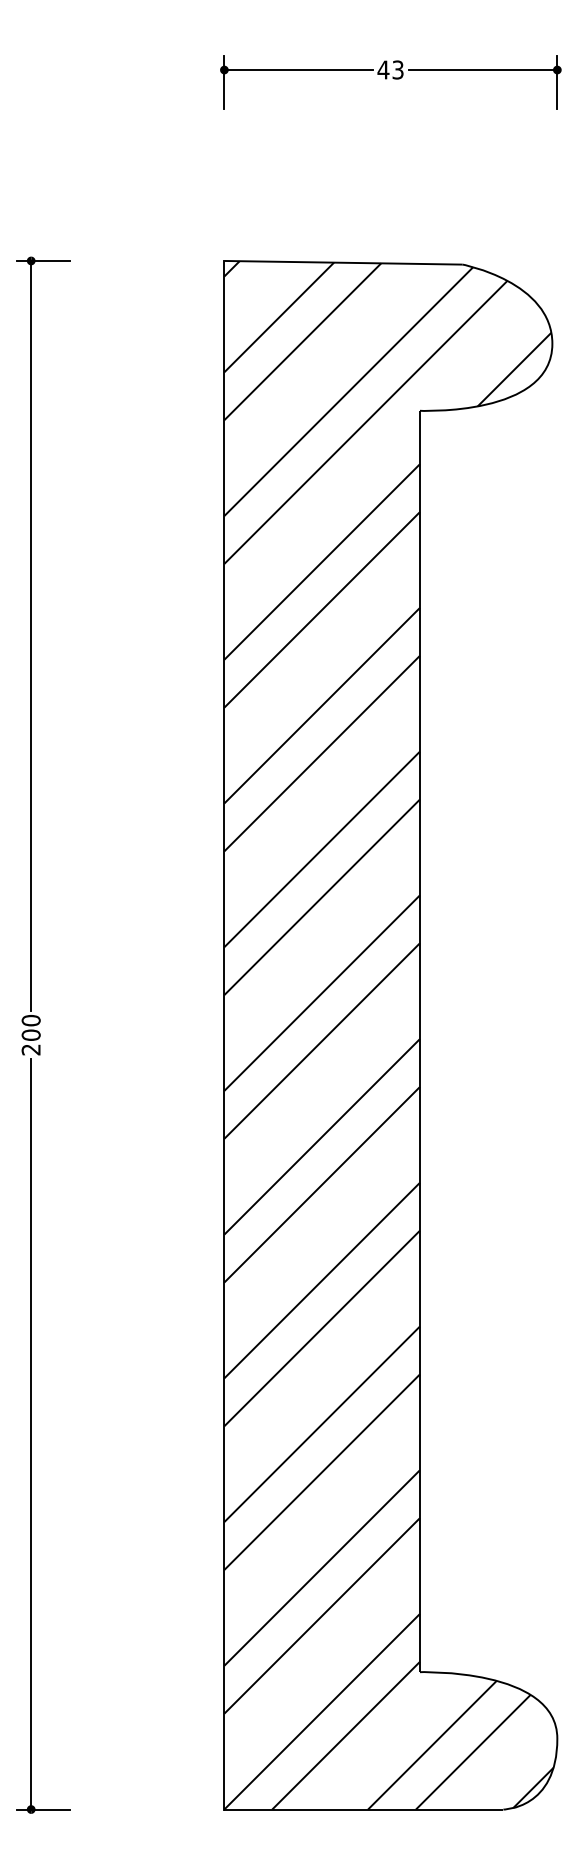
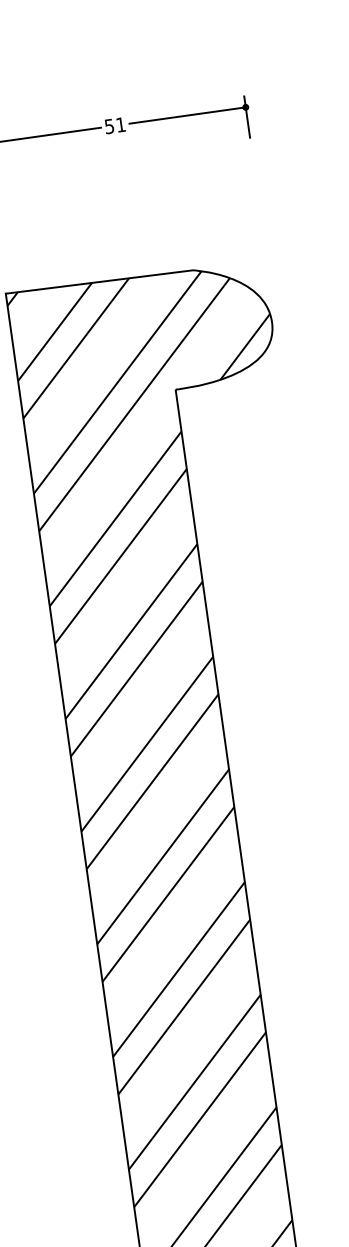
text: (390, 69) -> (114, 125), 43 -> 51

